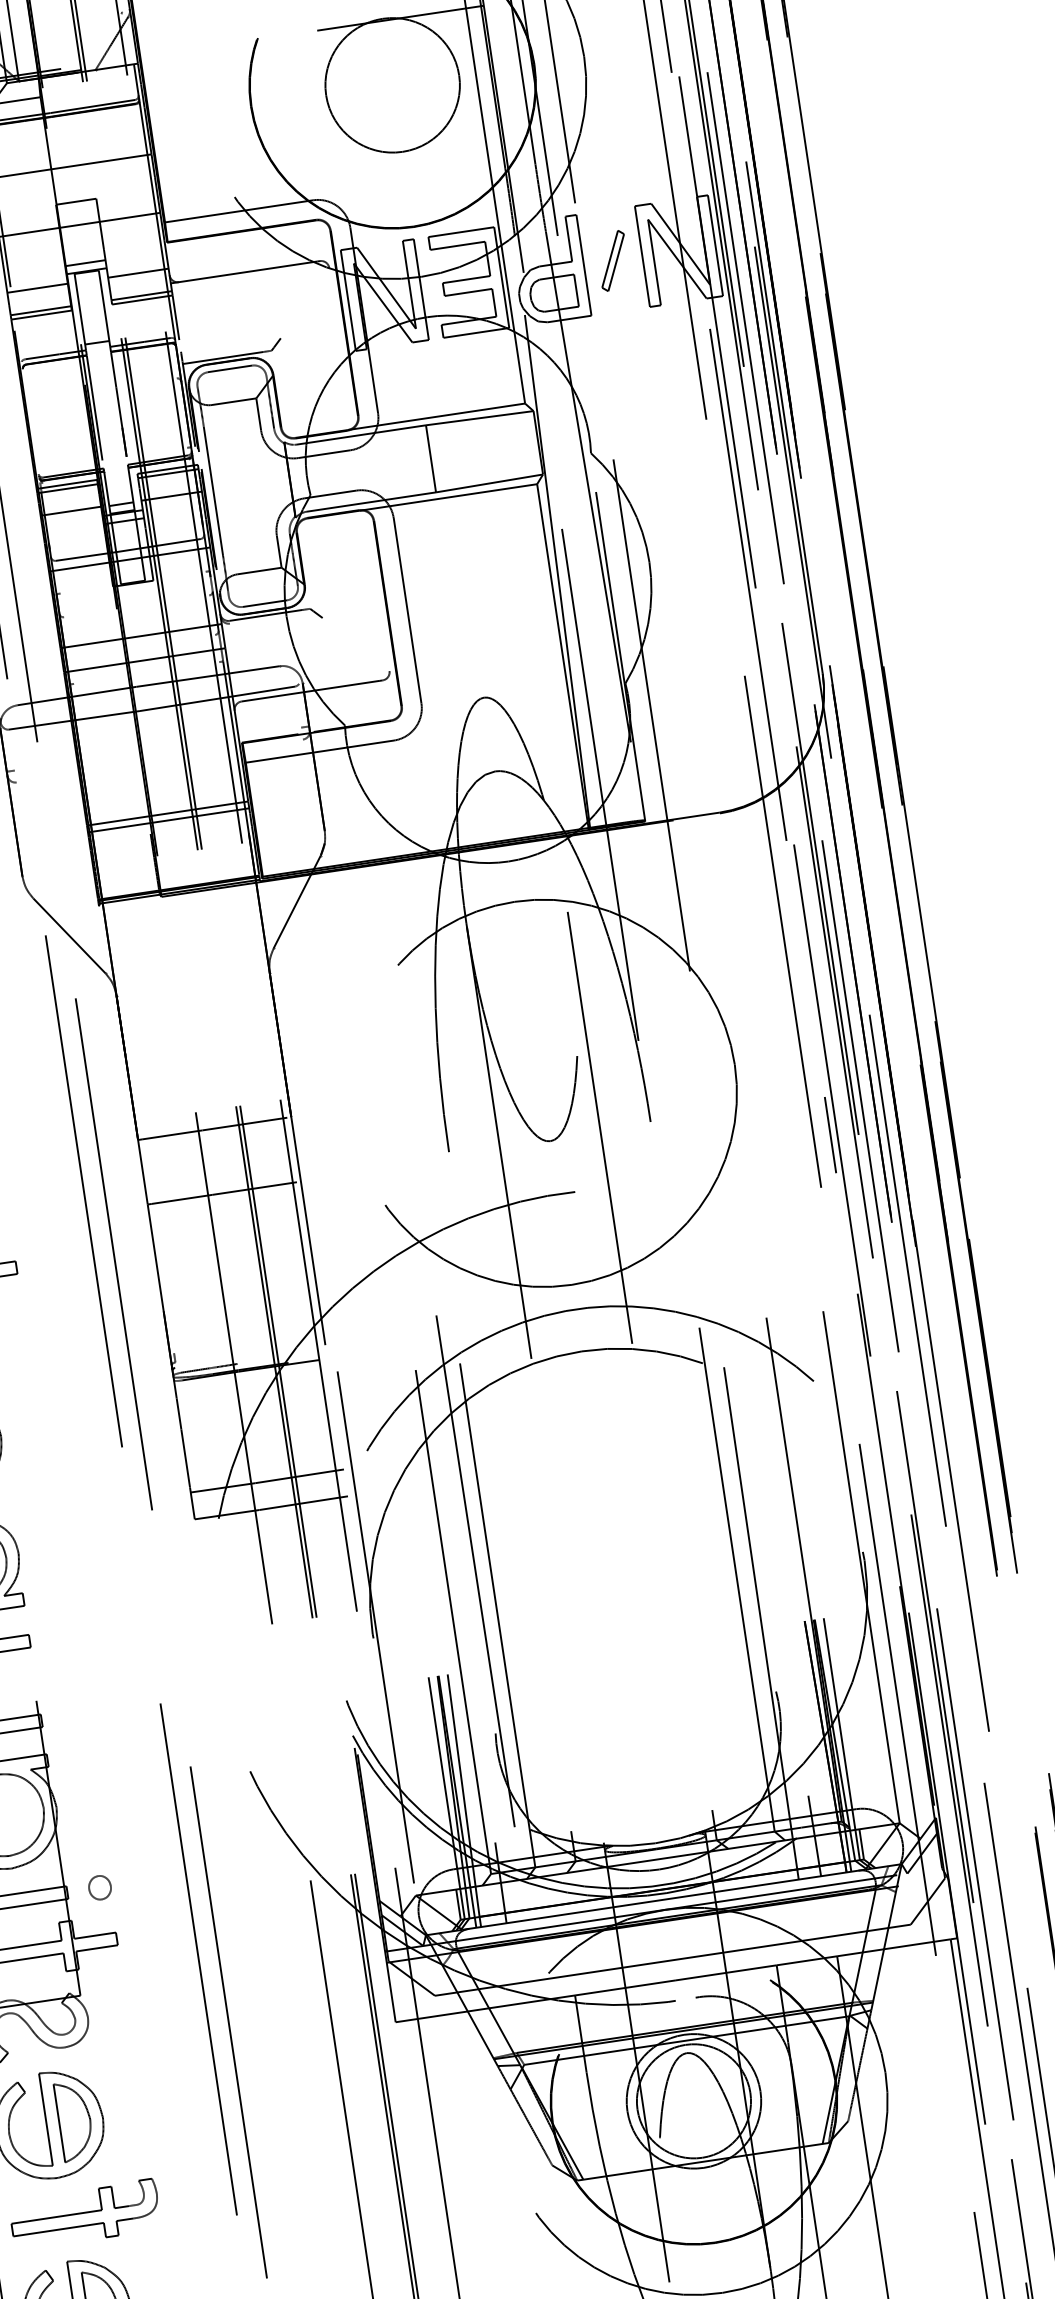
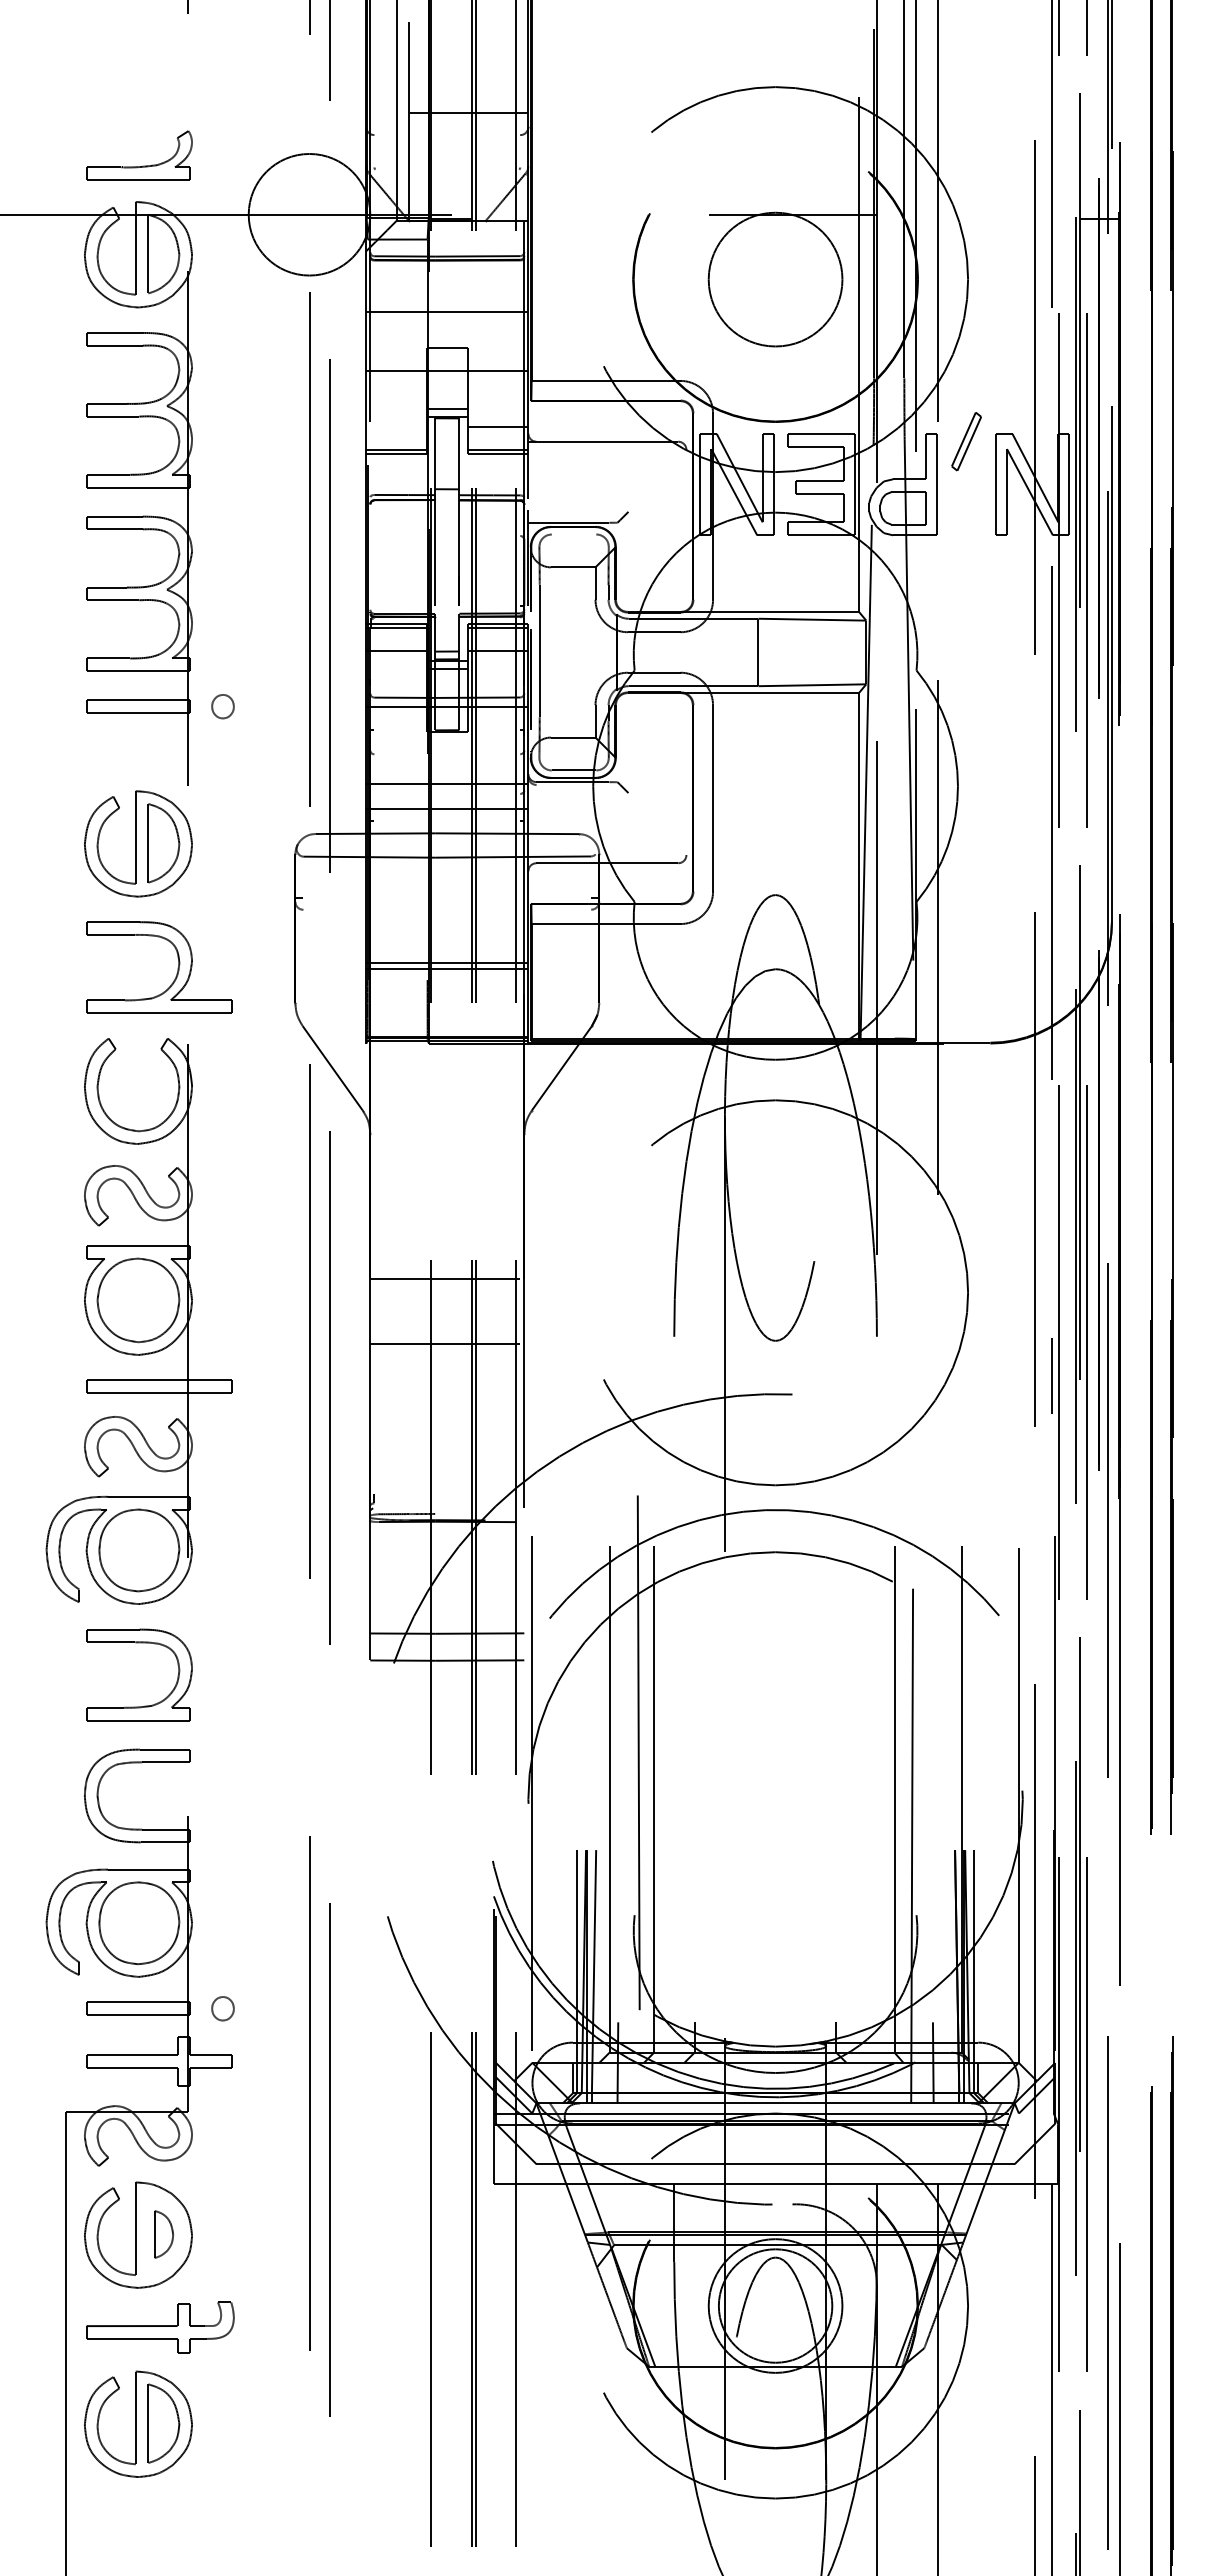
part: (613, 260) -> (966, 441), moved
line: (37, 287) -> (396, 426), removed
line: (229, 368) -> (573, 534), removed
line: (600, 1127) -> (826, 1334), removed
part: (74, 2121) -> (163, 2234), size x0.6

